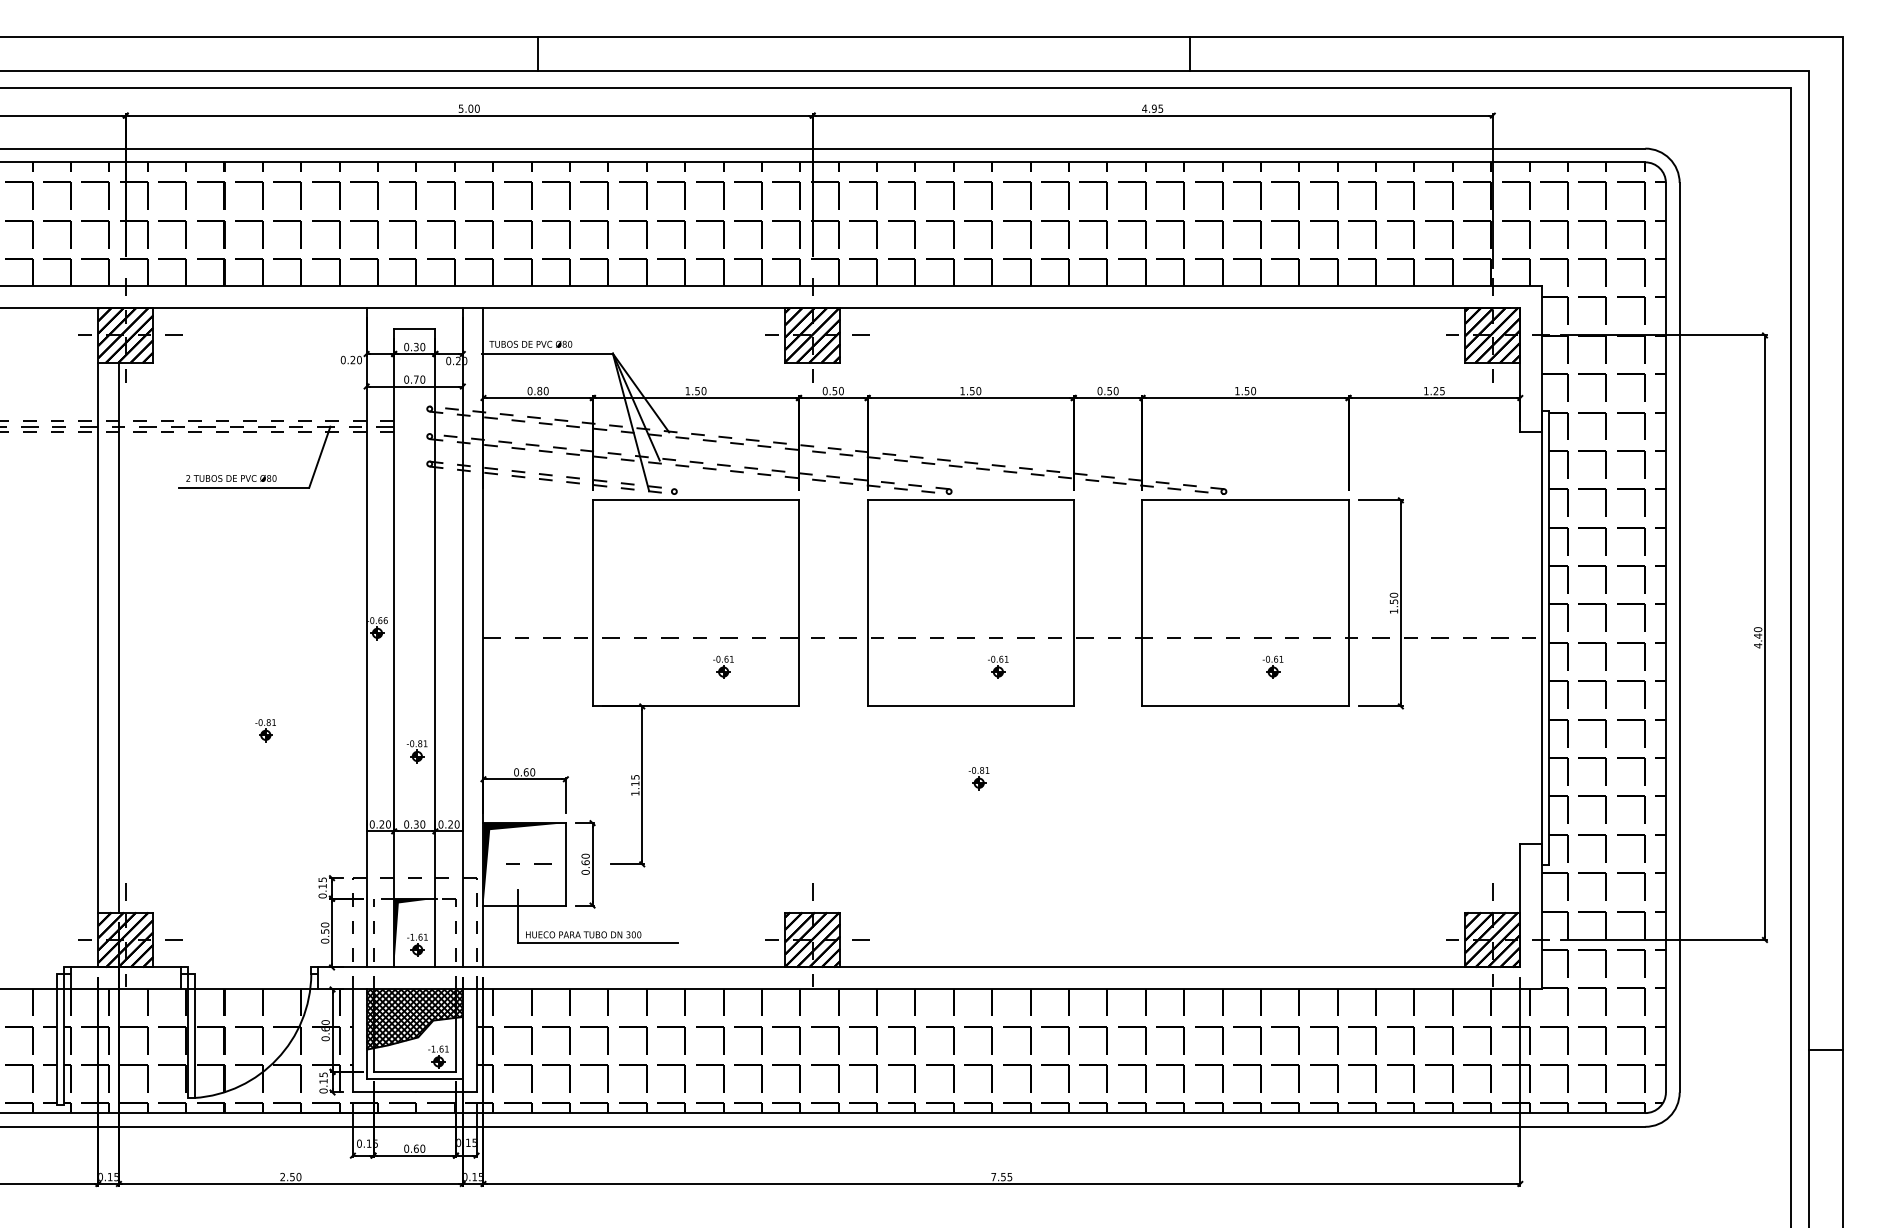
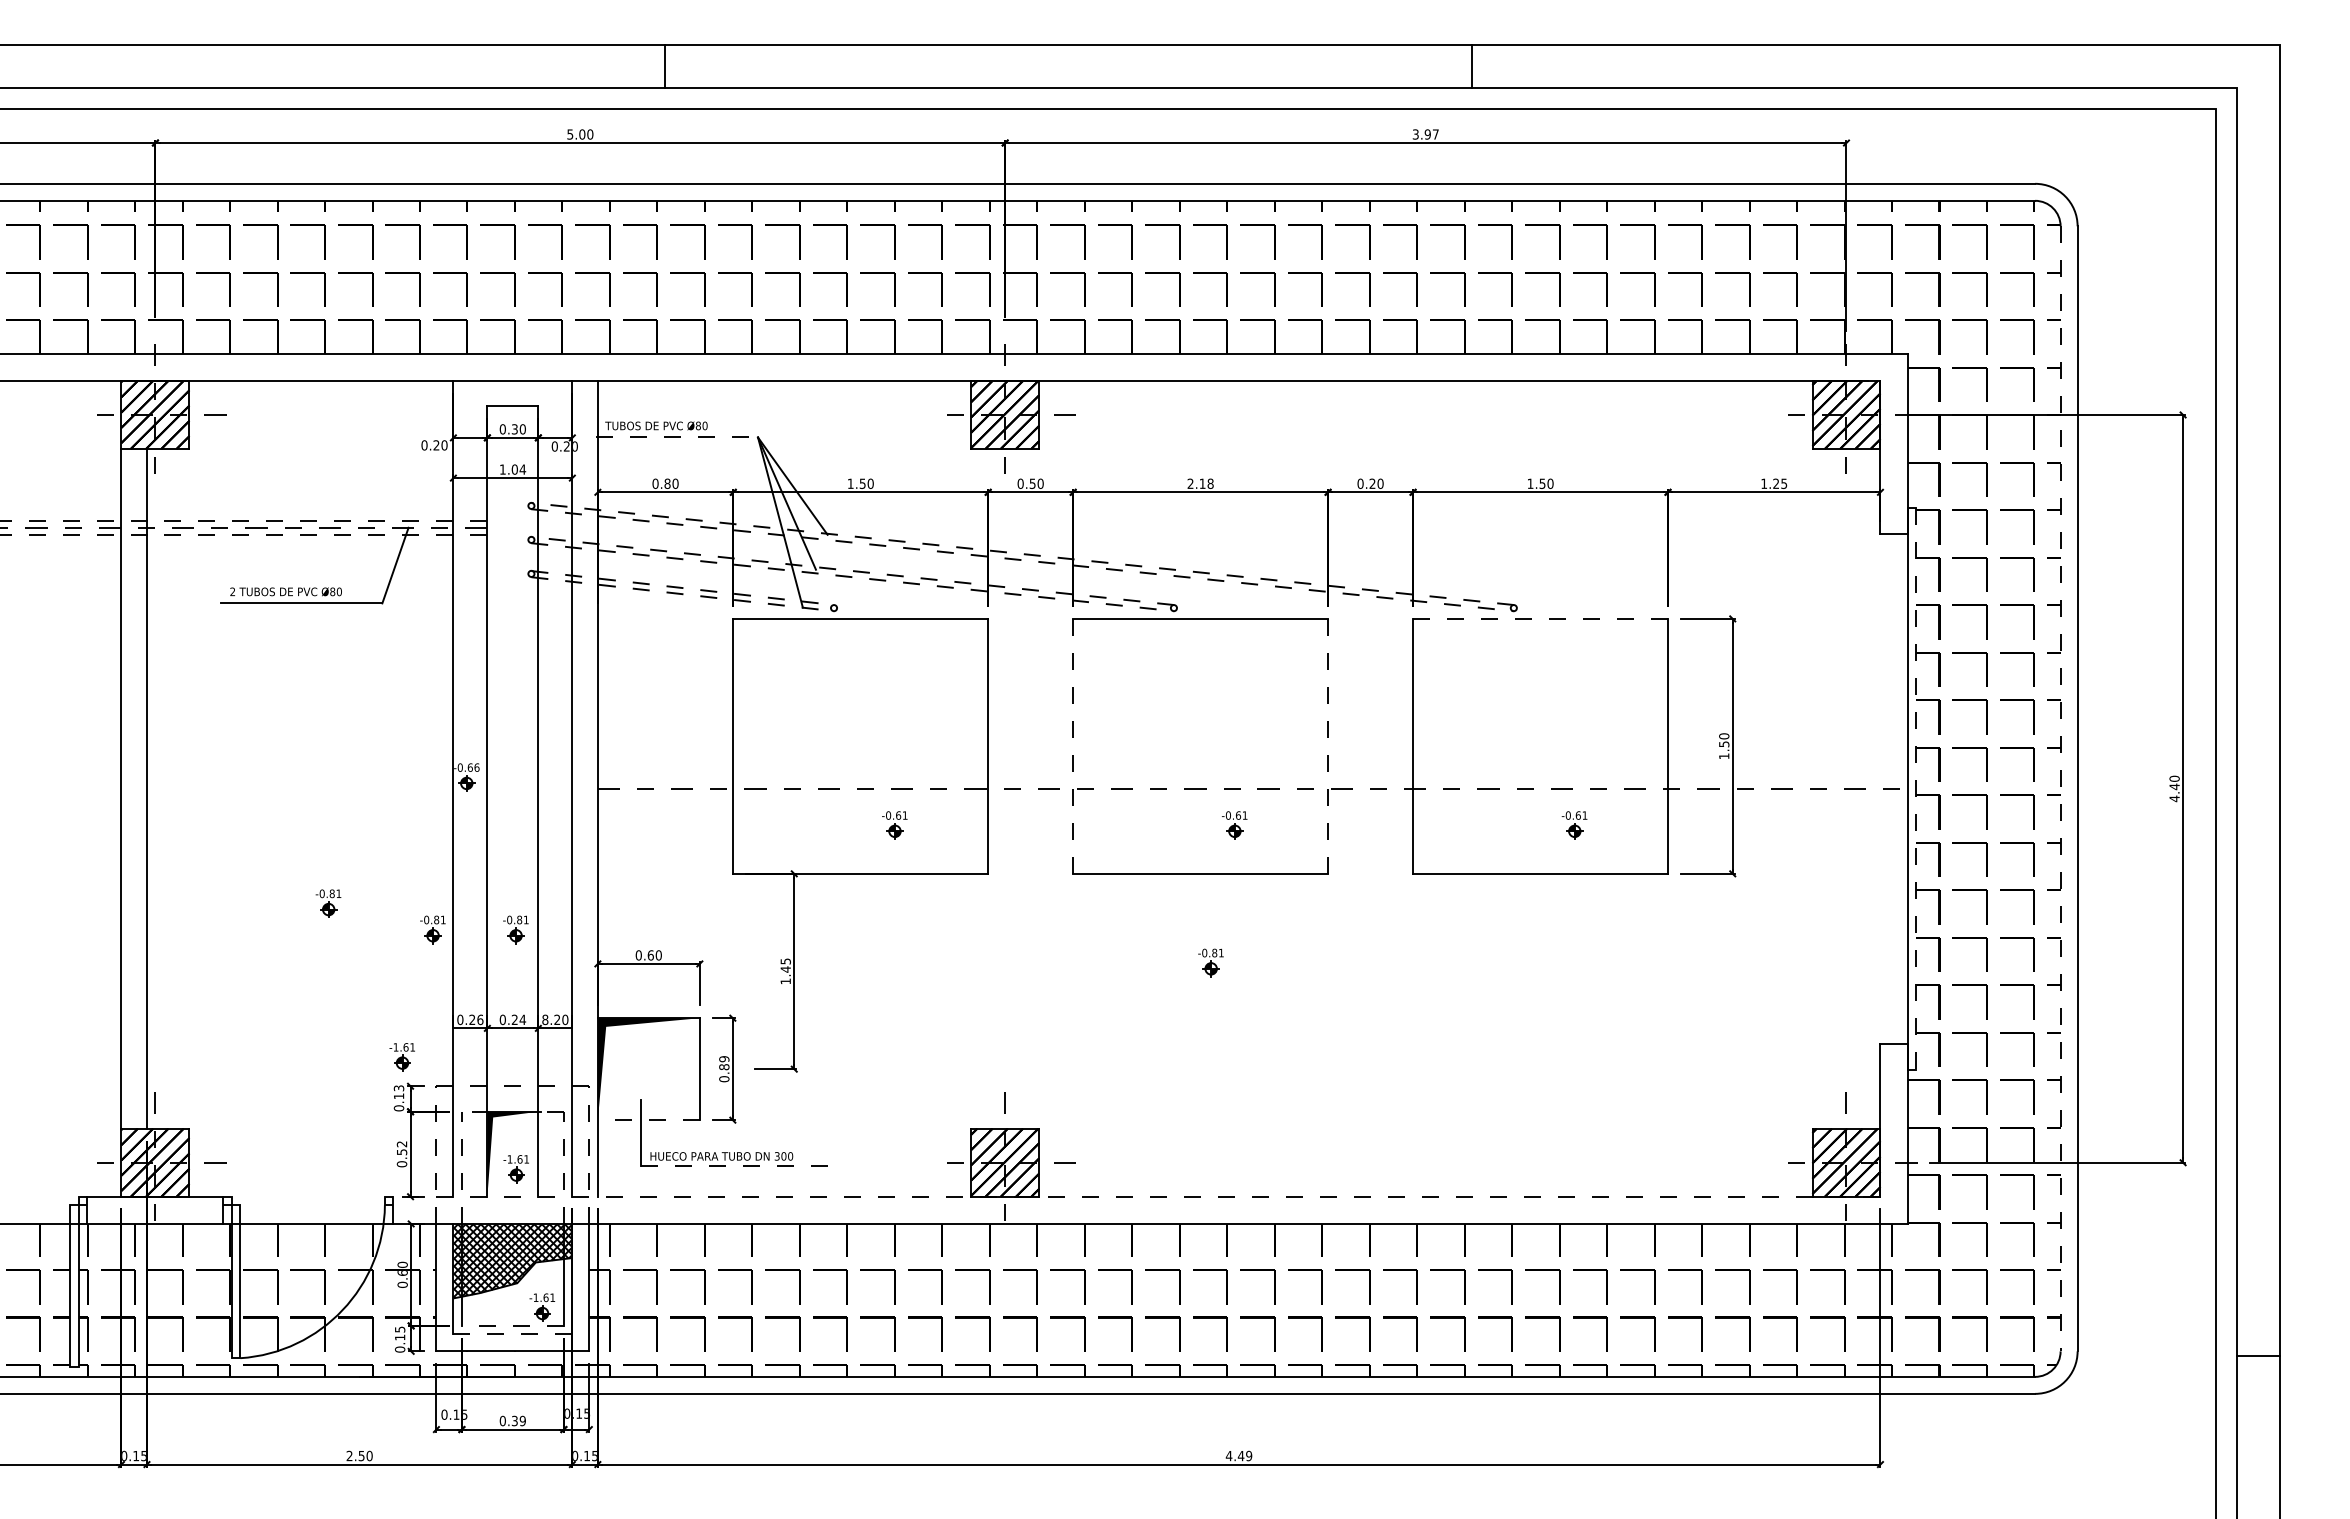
text: (1152, 108) -> (1425, 134), 4.95 -> 3.97
line: (547, 353) -> (677, 437), solid -> dashed
text: (414, 379) -> (512, 469), 0.70 -> 1.04
text: (970, 390) -> (1200, 483), 1.50 -> 2.18
text: (1109, 390) -> (1372, 483), 0.50 -> 0.20
line: (1245, 500) -> (1540, 618), solid -> dashed
line: (867, 602) -> (1073, 745), solid -> dashed
line: (1074, 602) -> (1328, 745), solid -> dashed
line: (1549, 637) -> (1916, 788), solid -> dashed
line: (1665, 637) -> (2060, 788), solid -> dashed
part: (349, 751) -> (432, 929), added
text: (635, 783) -> (785, 969), 1.15 -> 1.45
text: (388, 824) -> (480, 1019), 0.20 -> 0.26
text: (420, 824) -> (519, 1019), 0.30 -> 0.24
text: (441, 824) -> (545, 1019), 0.20 -> 8.20
part: (324, 854) -> (401, 1057), added
text: (585, 859) -> (724, 1063), 0.60 -> 0.89
line: (534, 863) -> (660, 1068), removed
text: (322, 879) -> (398, 1087), 0.15 -> 0.13
line: (524, 905) -> (648, 1120), solid -> dashed
text: (324, 925) -> (401, 1144), 0.50 -> 0.52
line: (598, 942) -> (740, 1165), solid -> dashed
line: (918, 967) -> (1136, 1196), solid -> dashed
line: (1825, 1049) -> (2258, 1355), moved
line: (414, 1071) -> (512, 1325), solid -> dashed
line: (414, 1078) -> (512, 1334), solid -> dashed
text: (419, 1148) -> (518, 1420), 0.60 -> 0.39
text: (1001, 1176) -> (1238, 1455), 7.55 -> 4.49

